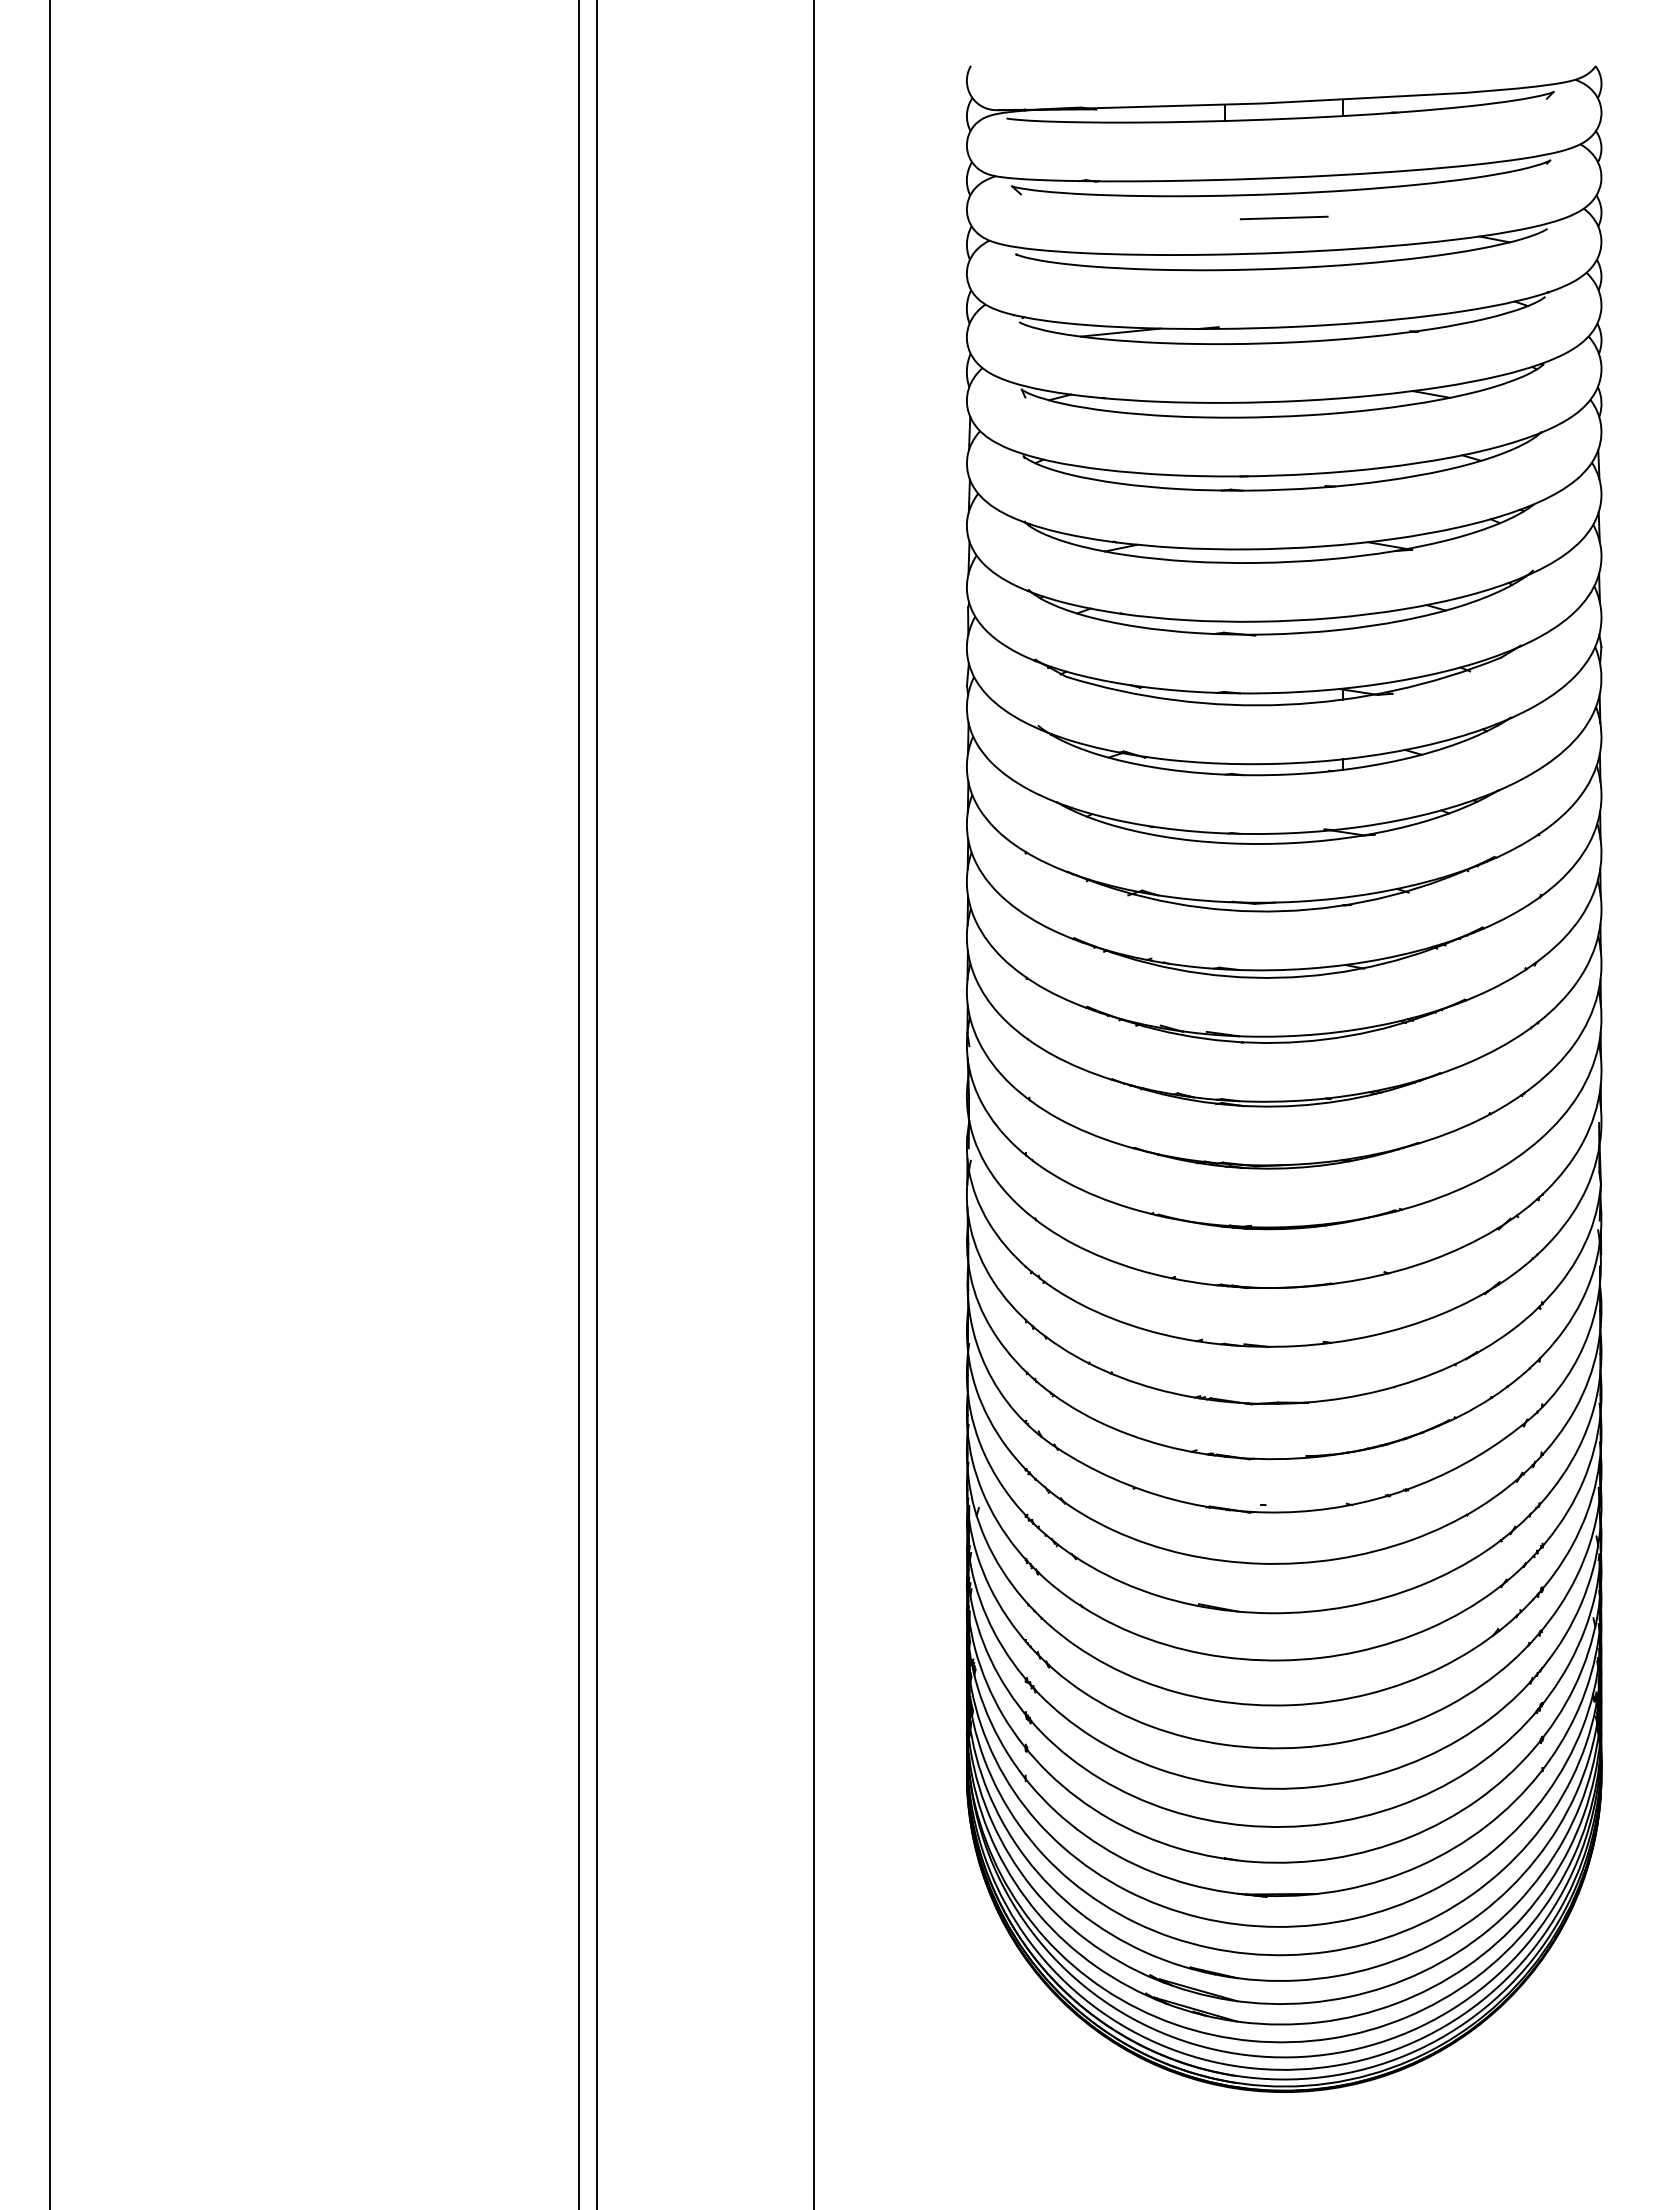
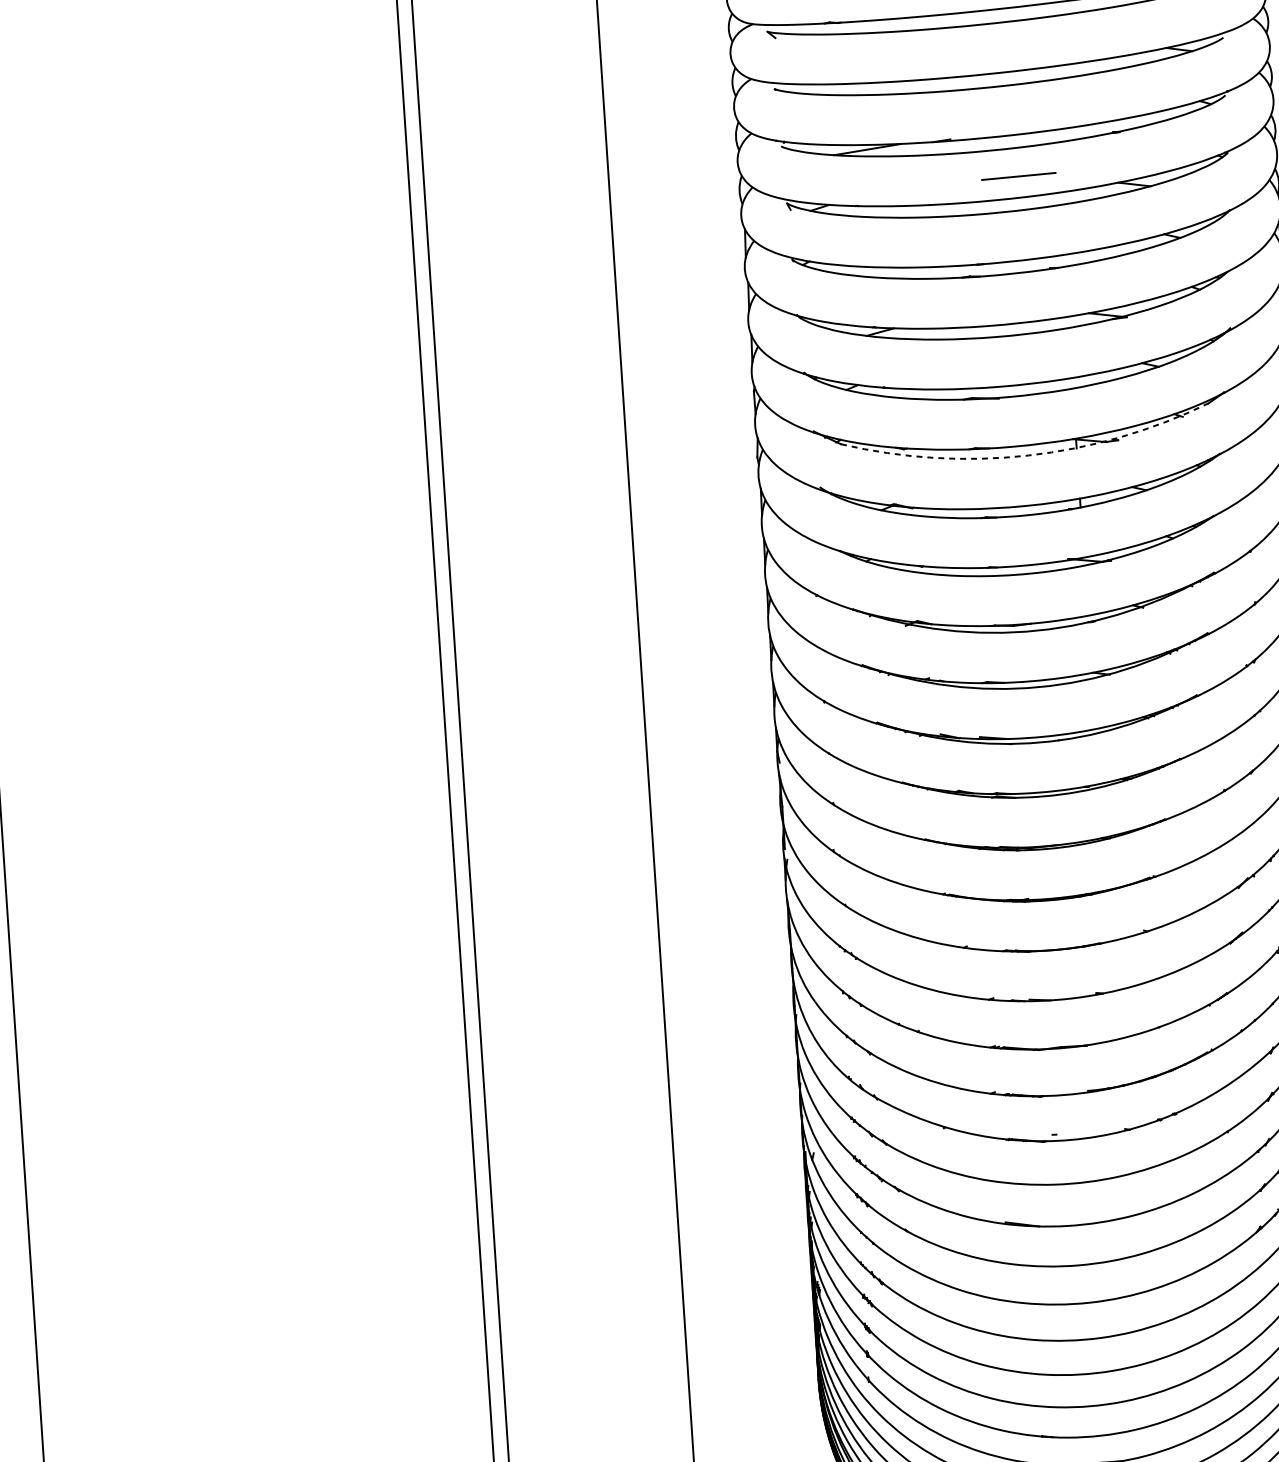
line: (1283, 217) -> (1018, 176), moved
arc: (1285, 704) -> (1028, 455), solid -> dashed

